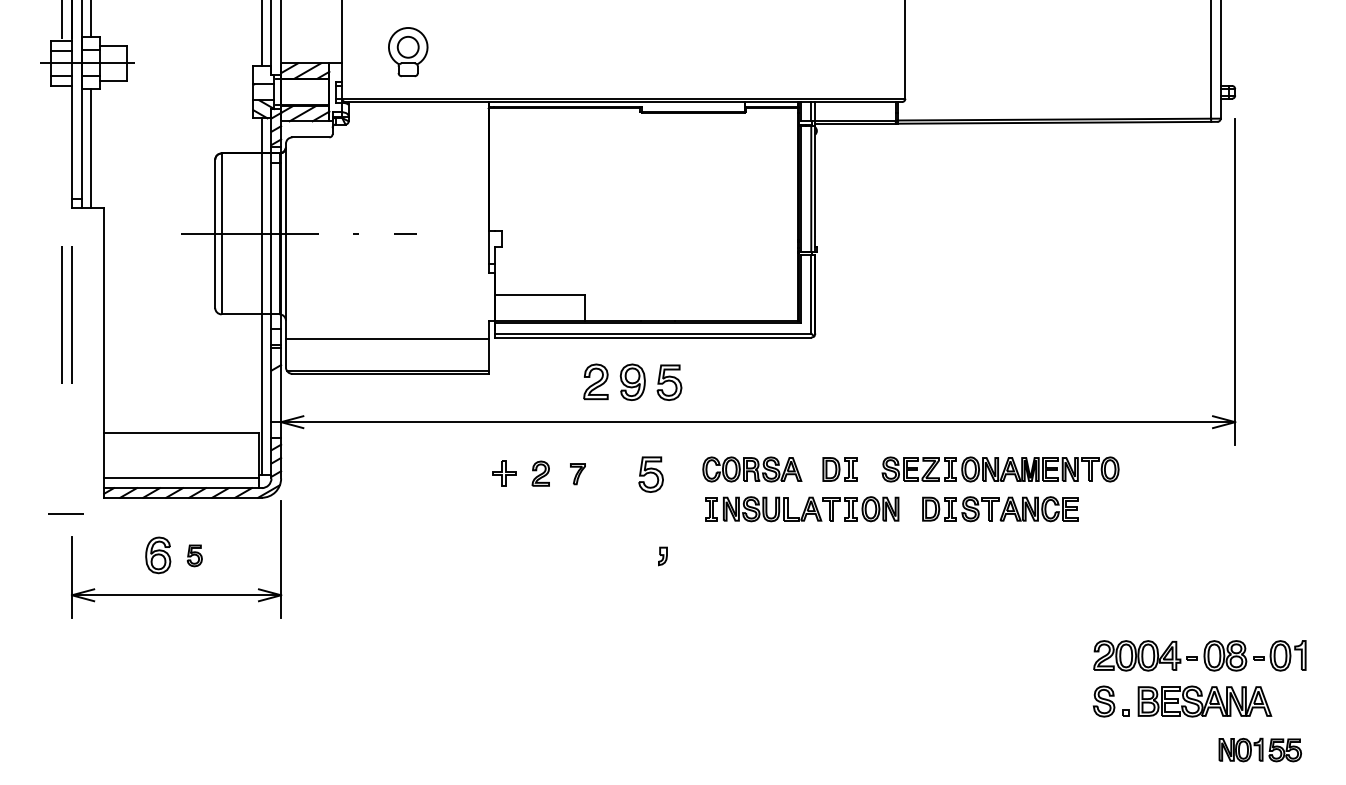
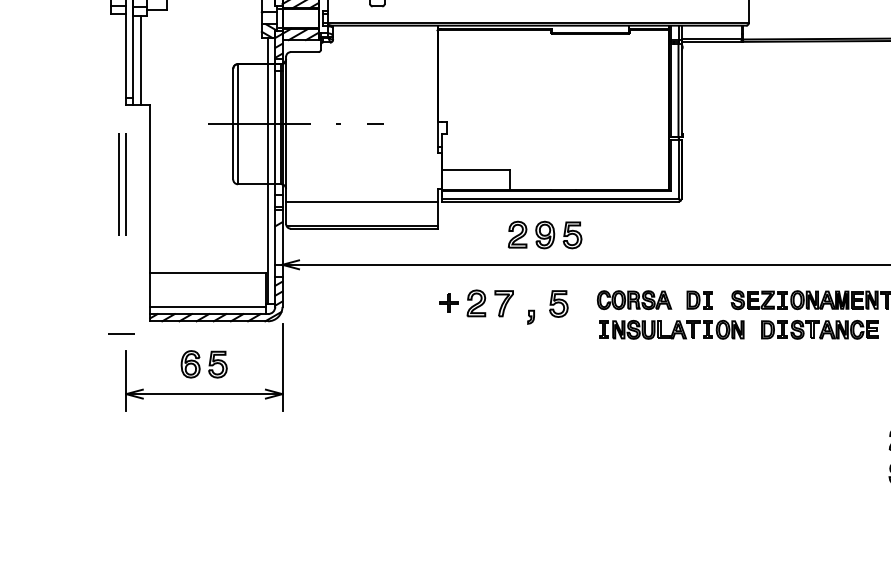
part: (540, 473) -> (476, 303), size x1.43
part: (577, 473) -> (503, 303), size x1.67
part: (194, 555) -> (217, 364), size x1.67
part: (662, 556) -> (530, 317), moved

